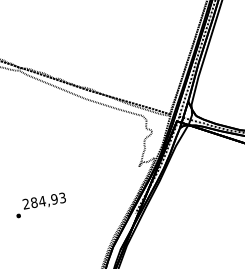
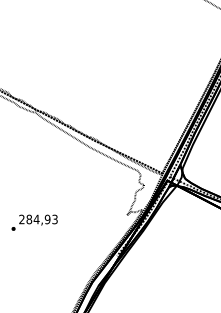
text: (40, 205) -> (34, 222), moved

